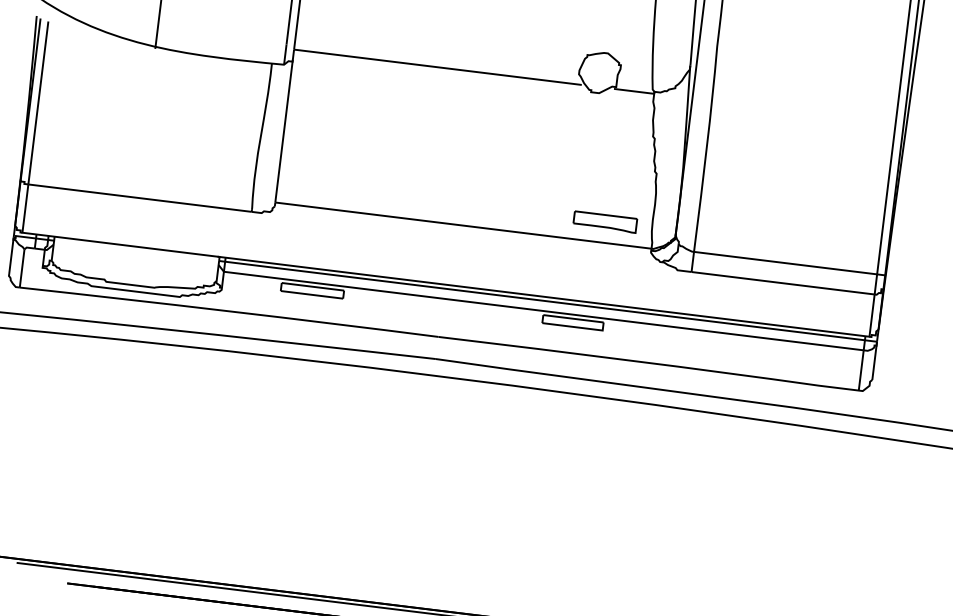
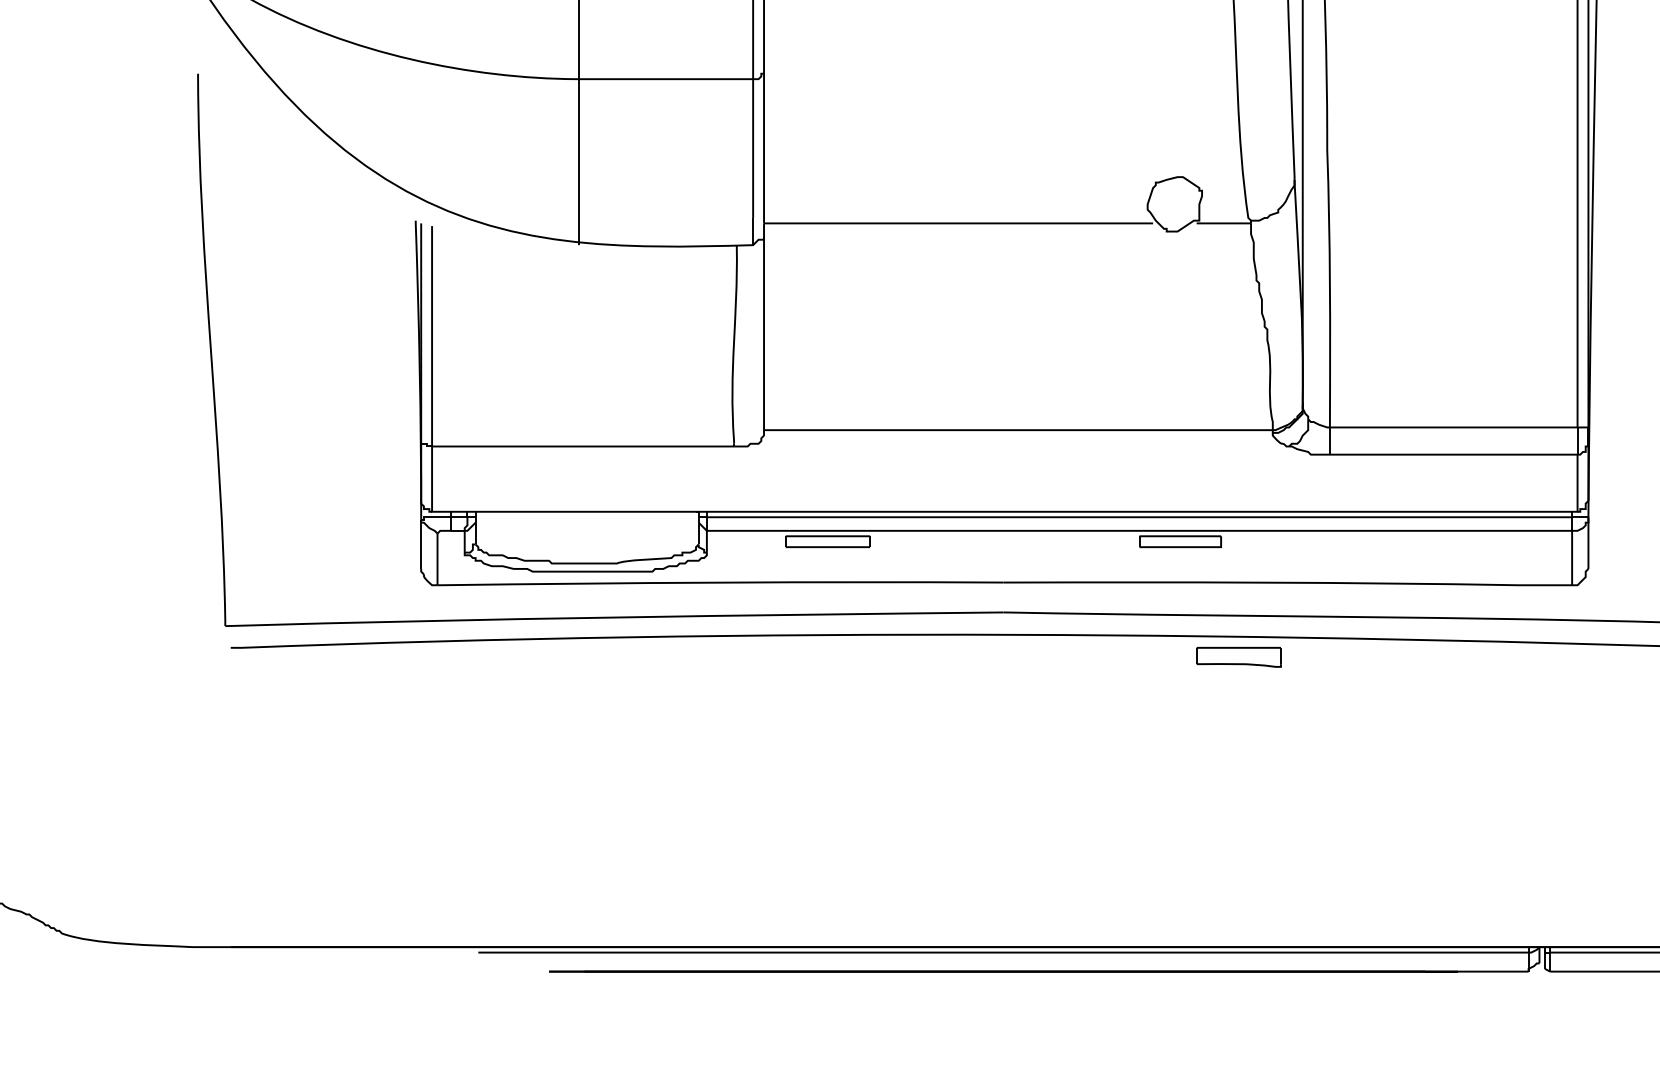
part: (605, 222) -> (1238, 657), moved

